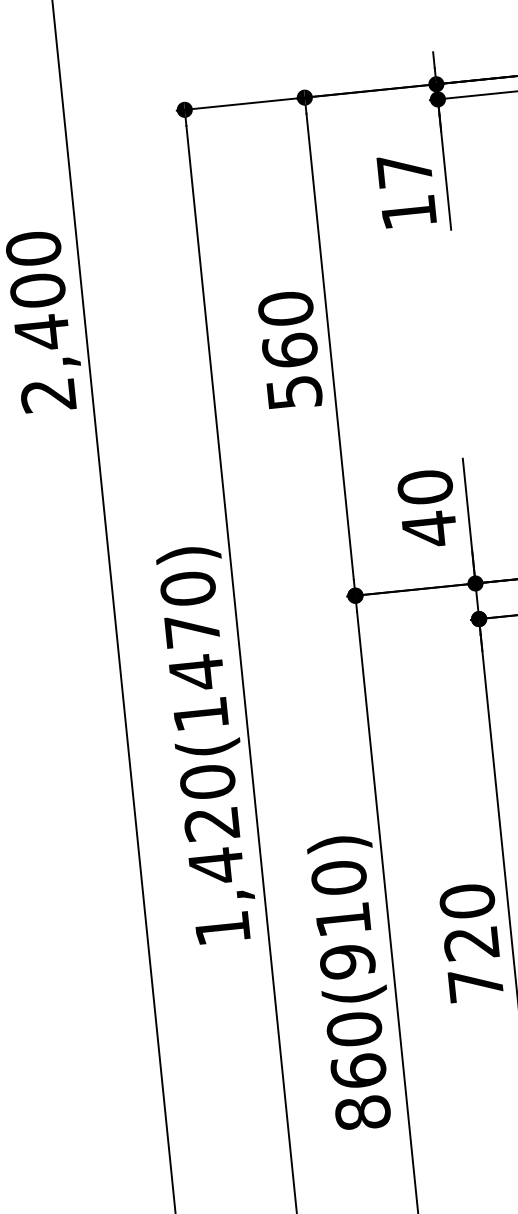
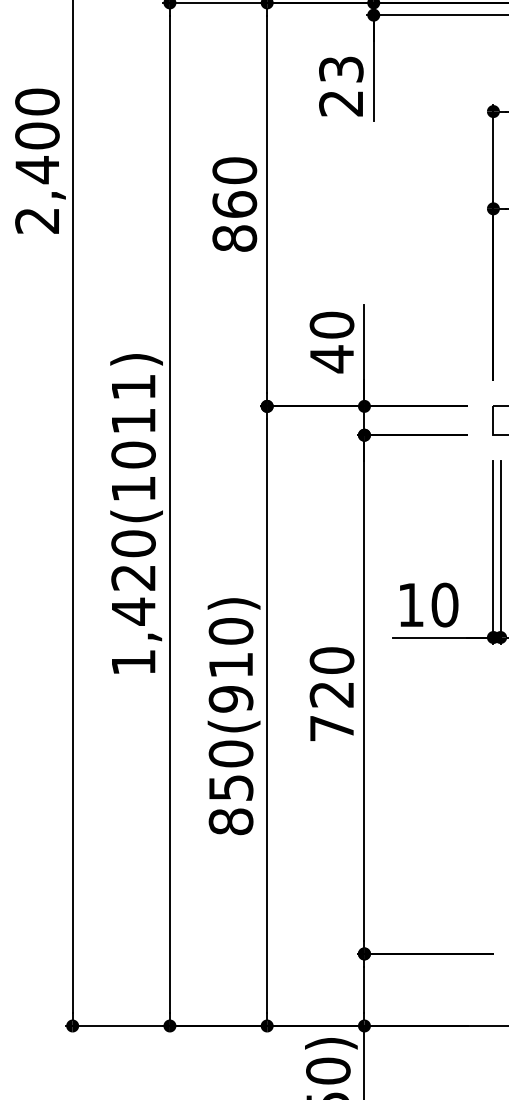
text: (407, 191) -> (341, 86), 17 -> 23
text: (294, 392) -> (234, 238), 560 -> 860
text: (192, 631) -> (133, 421), 1,420(1470) -> 1,420(1011)
text: (357, 1070) -> (230, 787), 860(910) -> 850(910)

